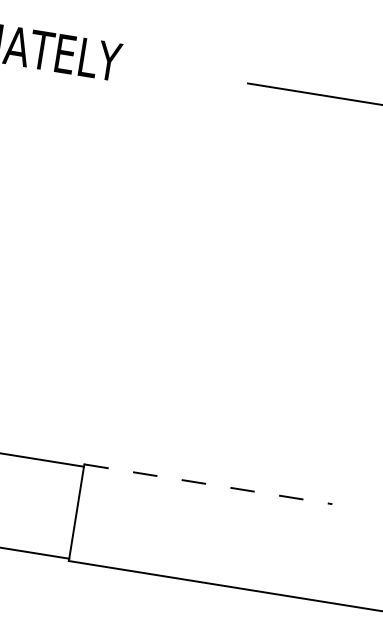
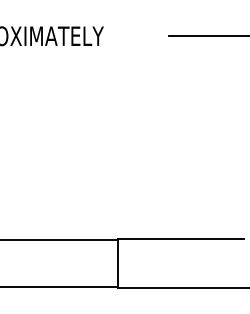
line: (209, 484) -> (181, 238), dashed -> solid

